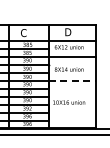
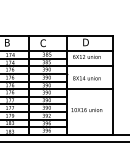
line: (72, 81) -> (90, 89), dashed -> solid

